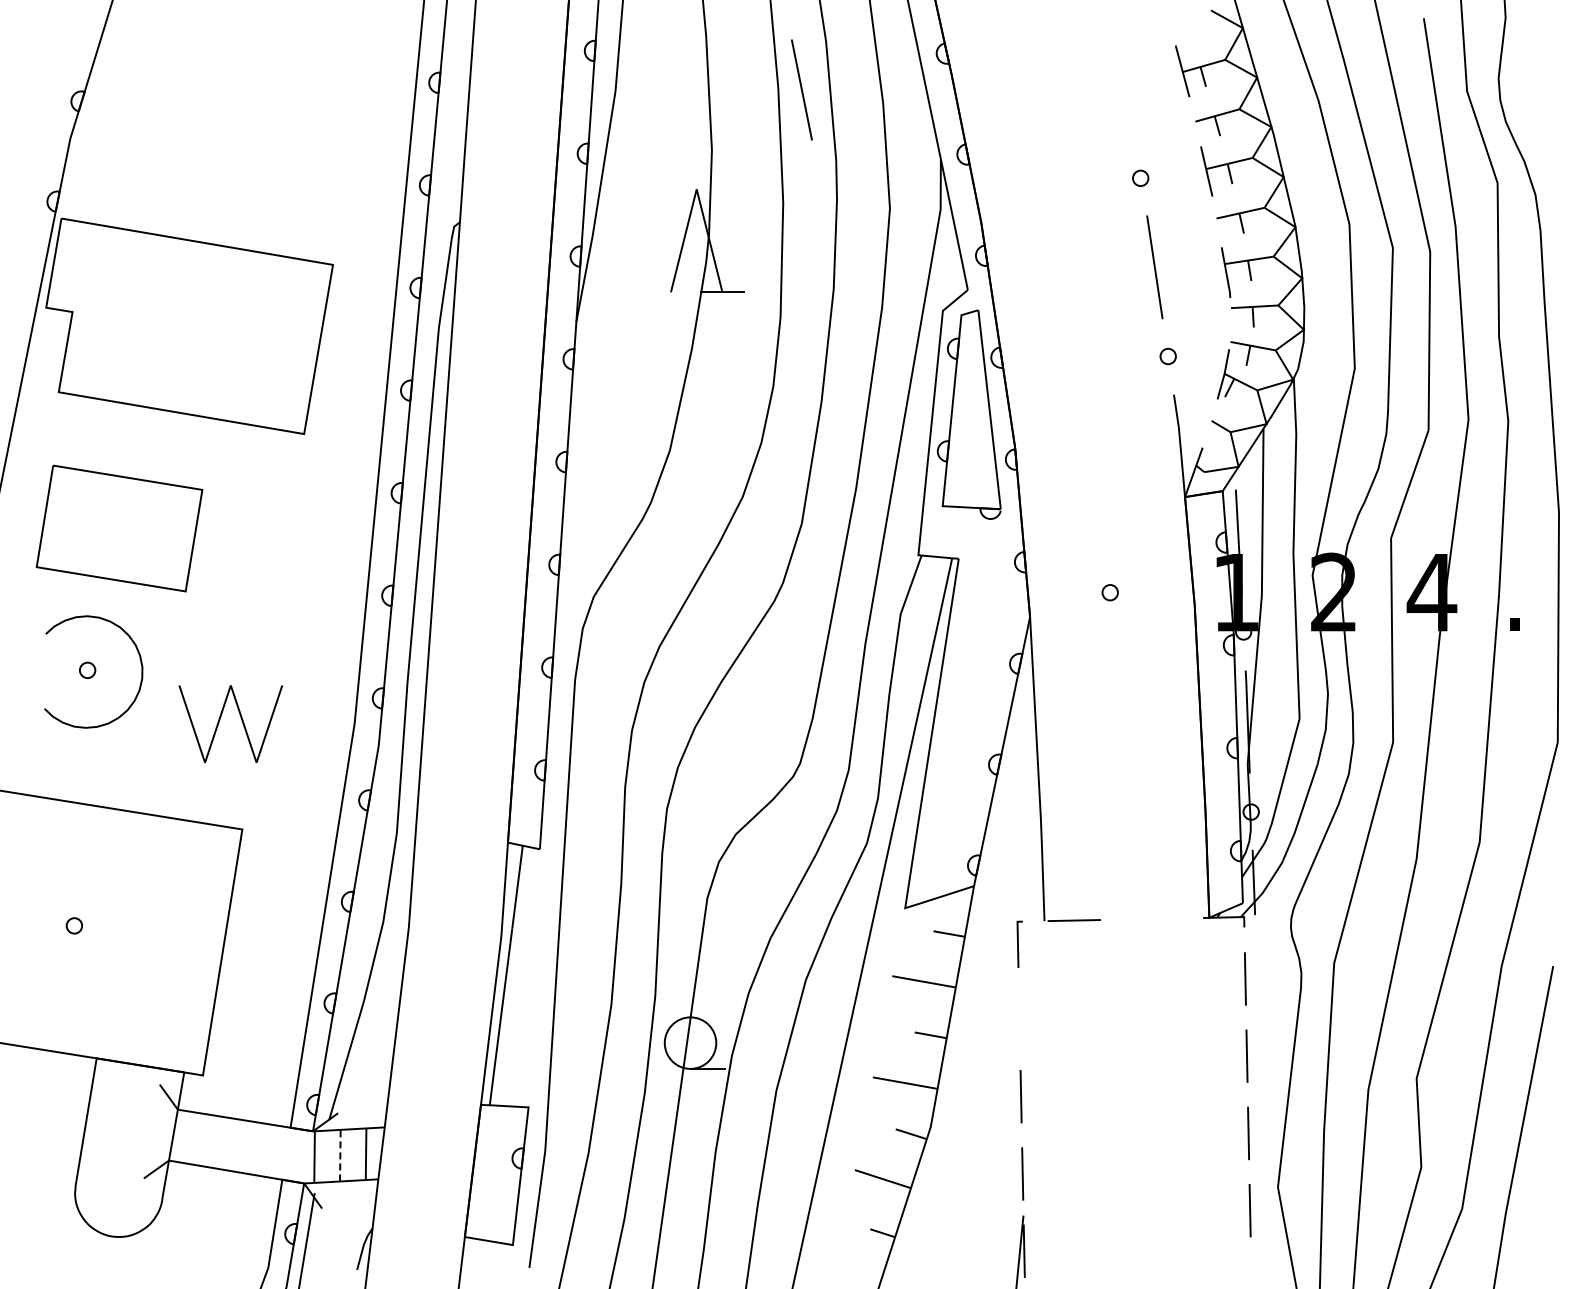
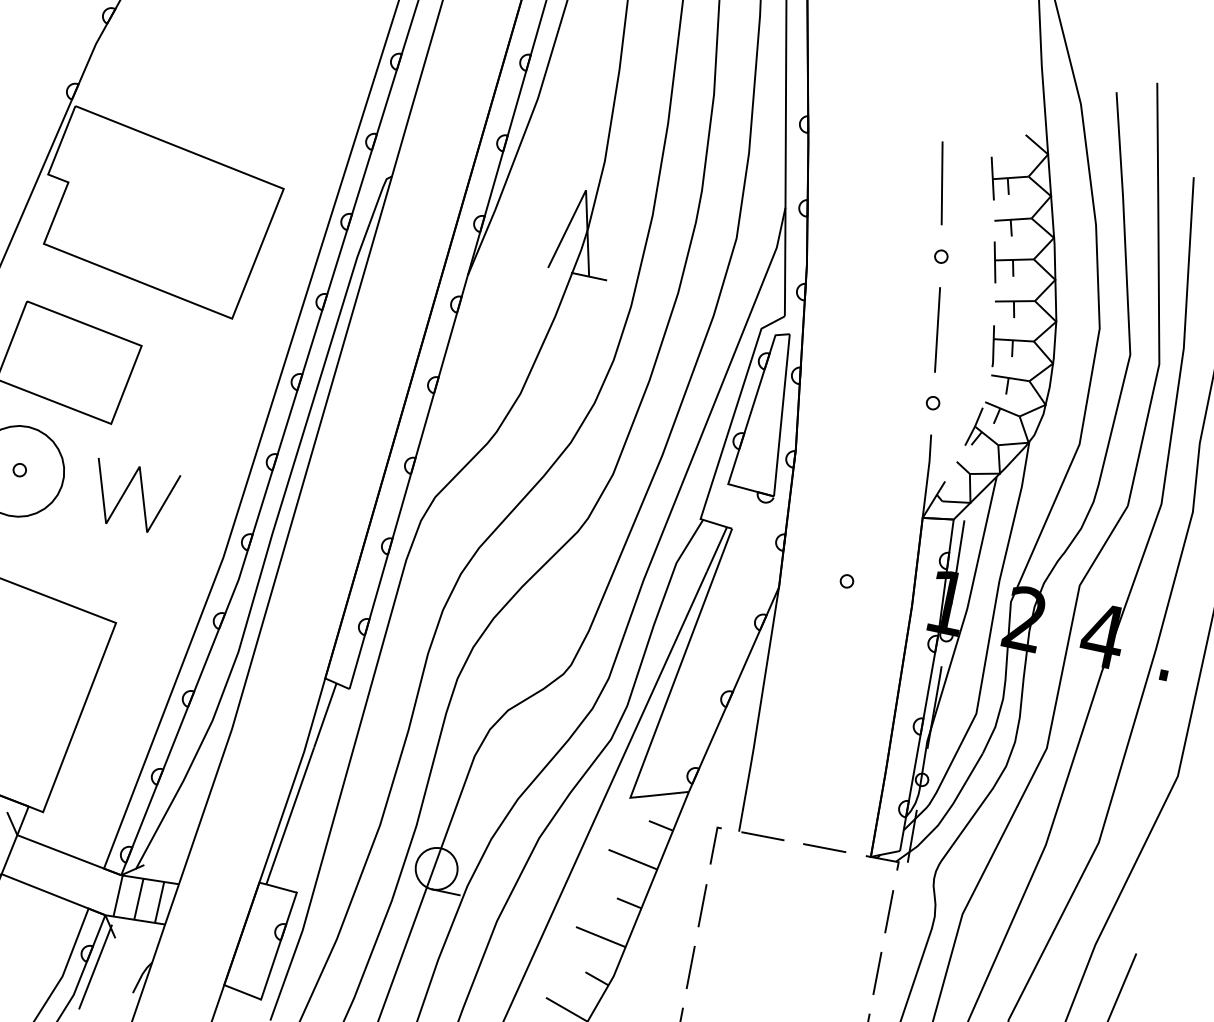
line: (801, 89) -> (941, 182), moved
line: (220, 720) -> (125, 492), moved
line: (1151, 918) -> (824, 847), added
line: (1019, 1019) -> (702, 905), added
line: (340, 1155) -> (139, 899), dashed -> solid

